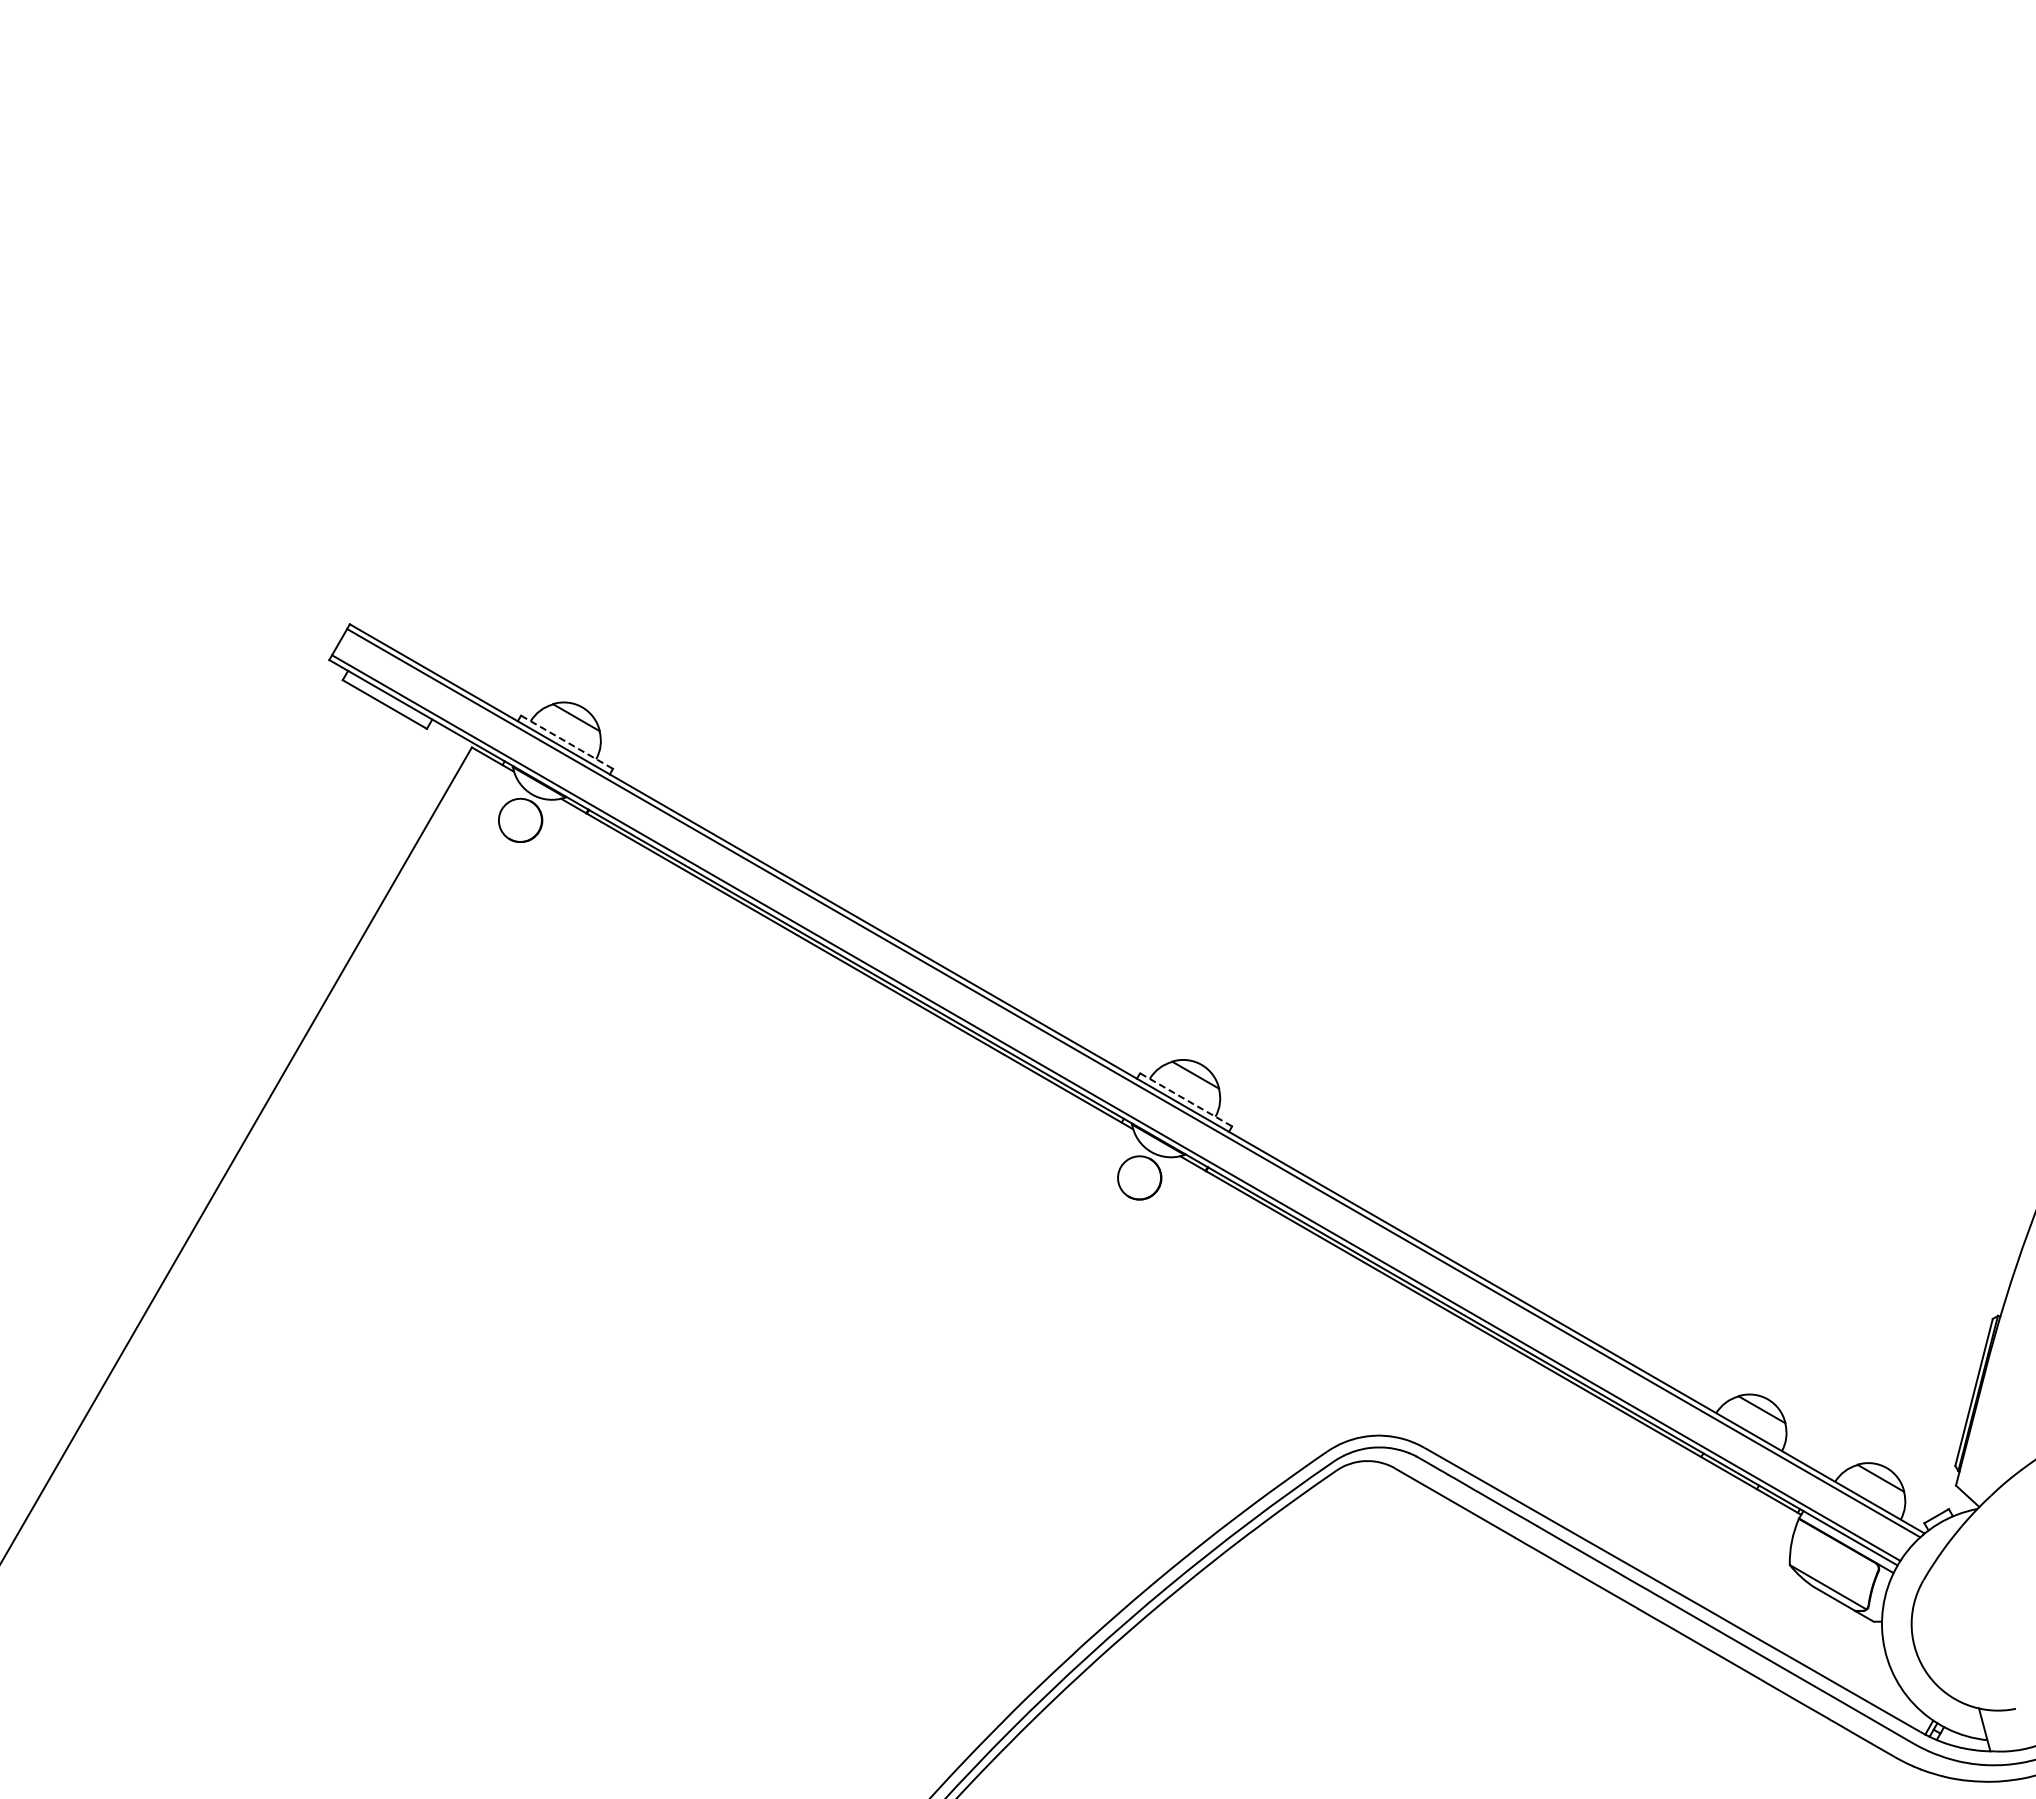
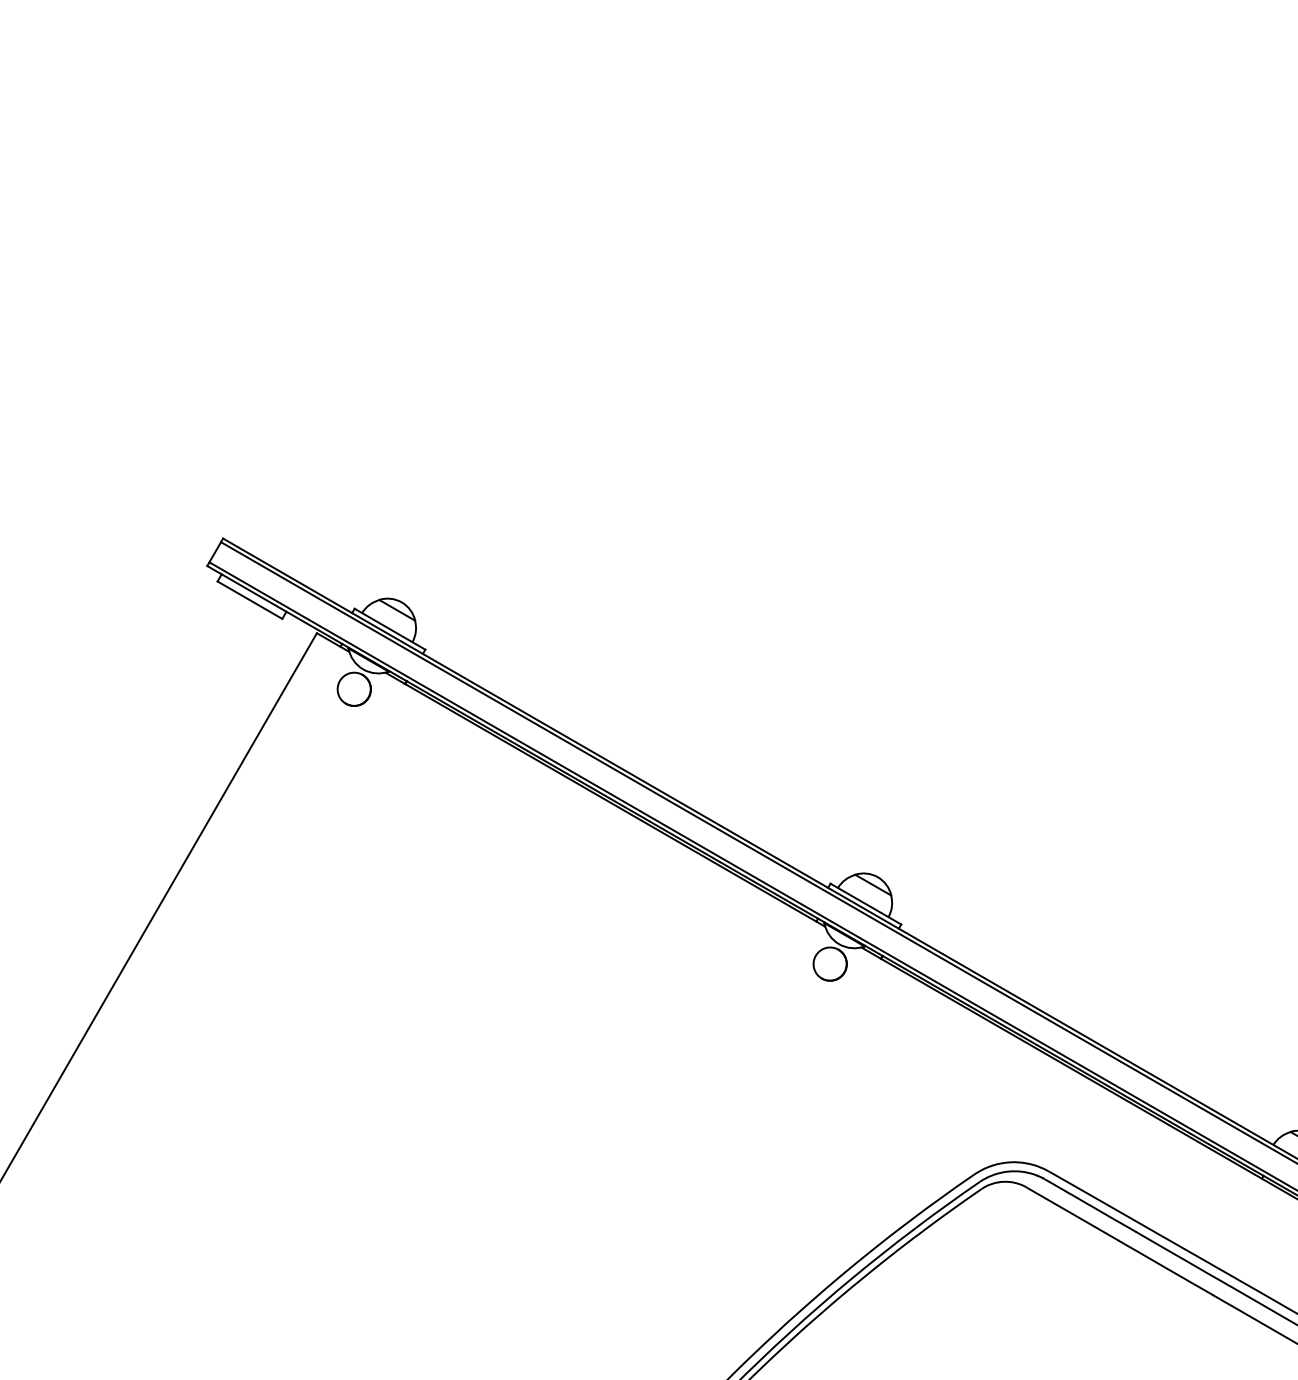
line: (567, 742) -> (390, 629), dashed -> solid
line: (1186, 1100) -> (866, 904), dashed -> solid

